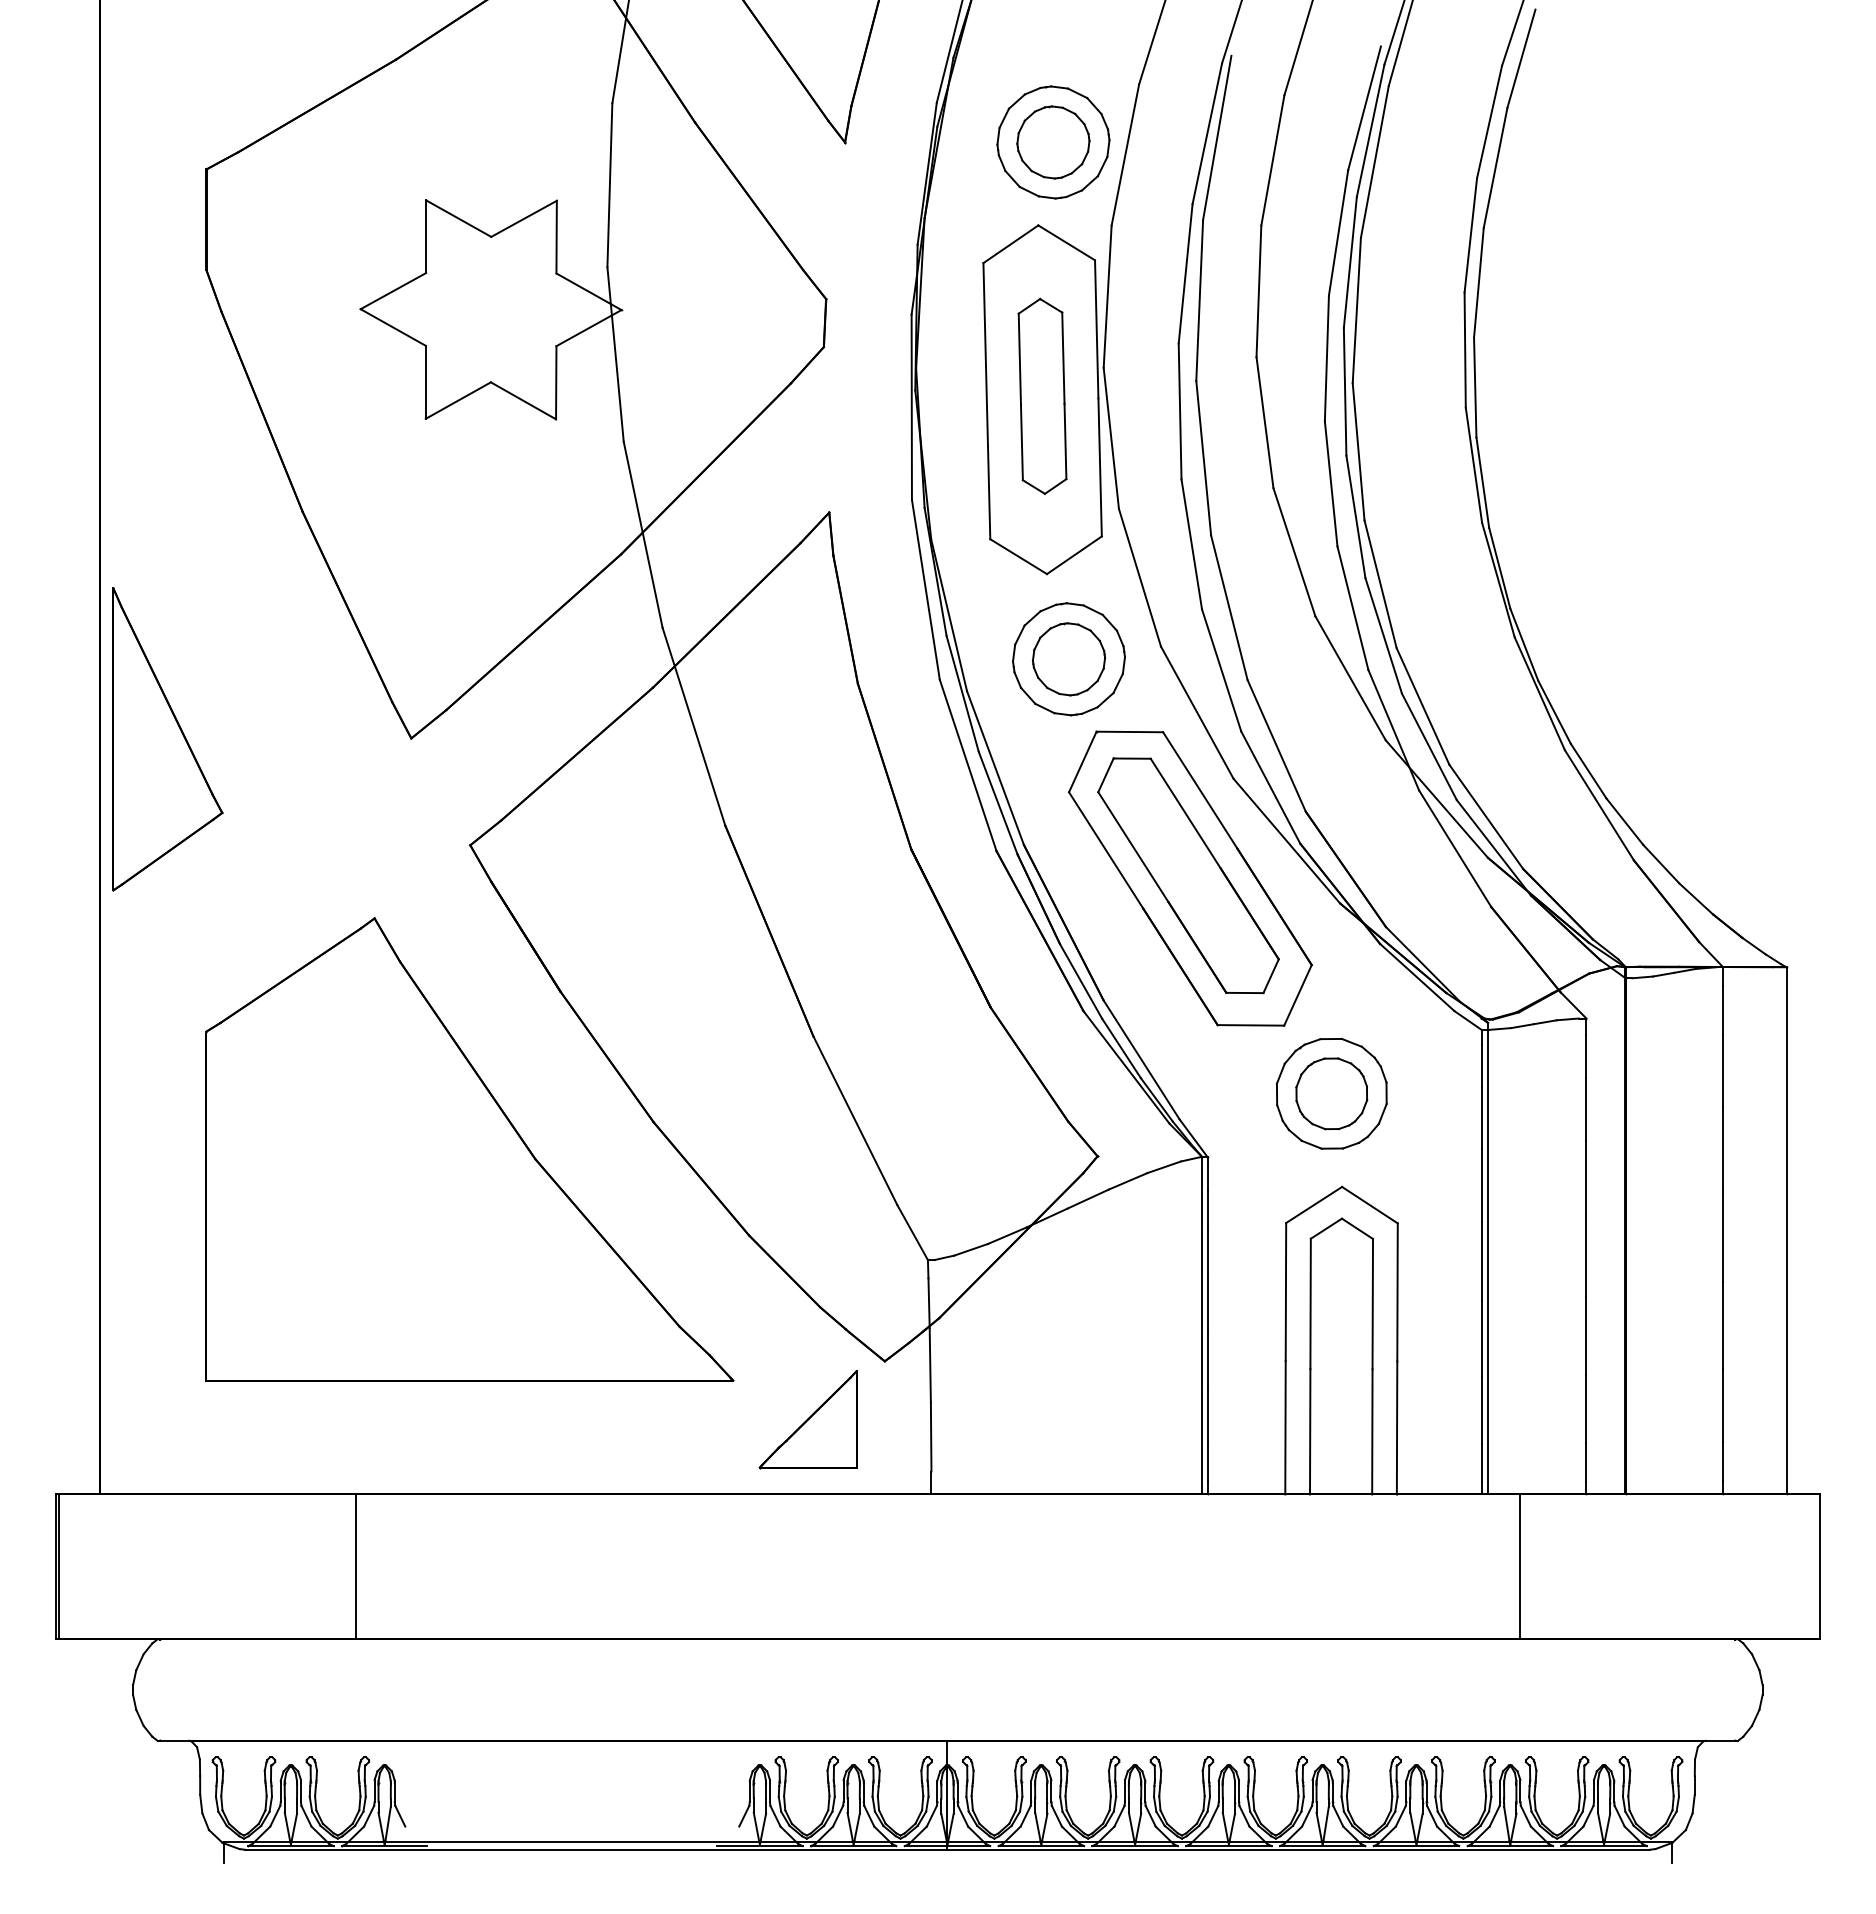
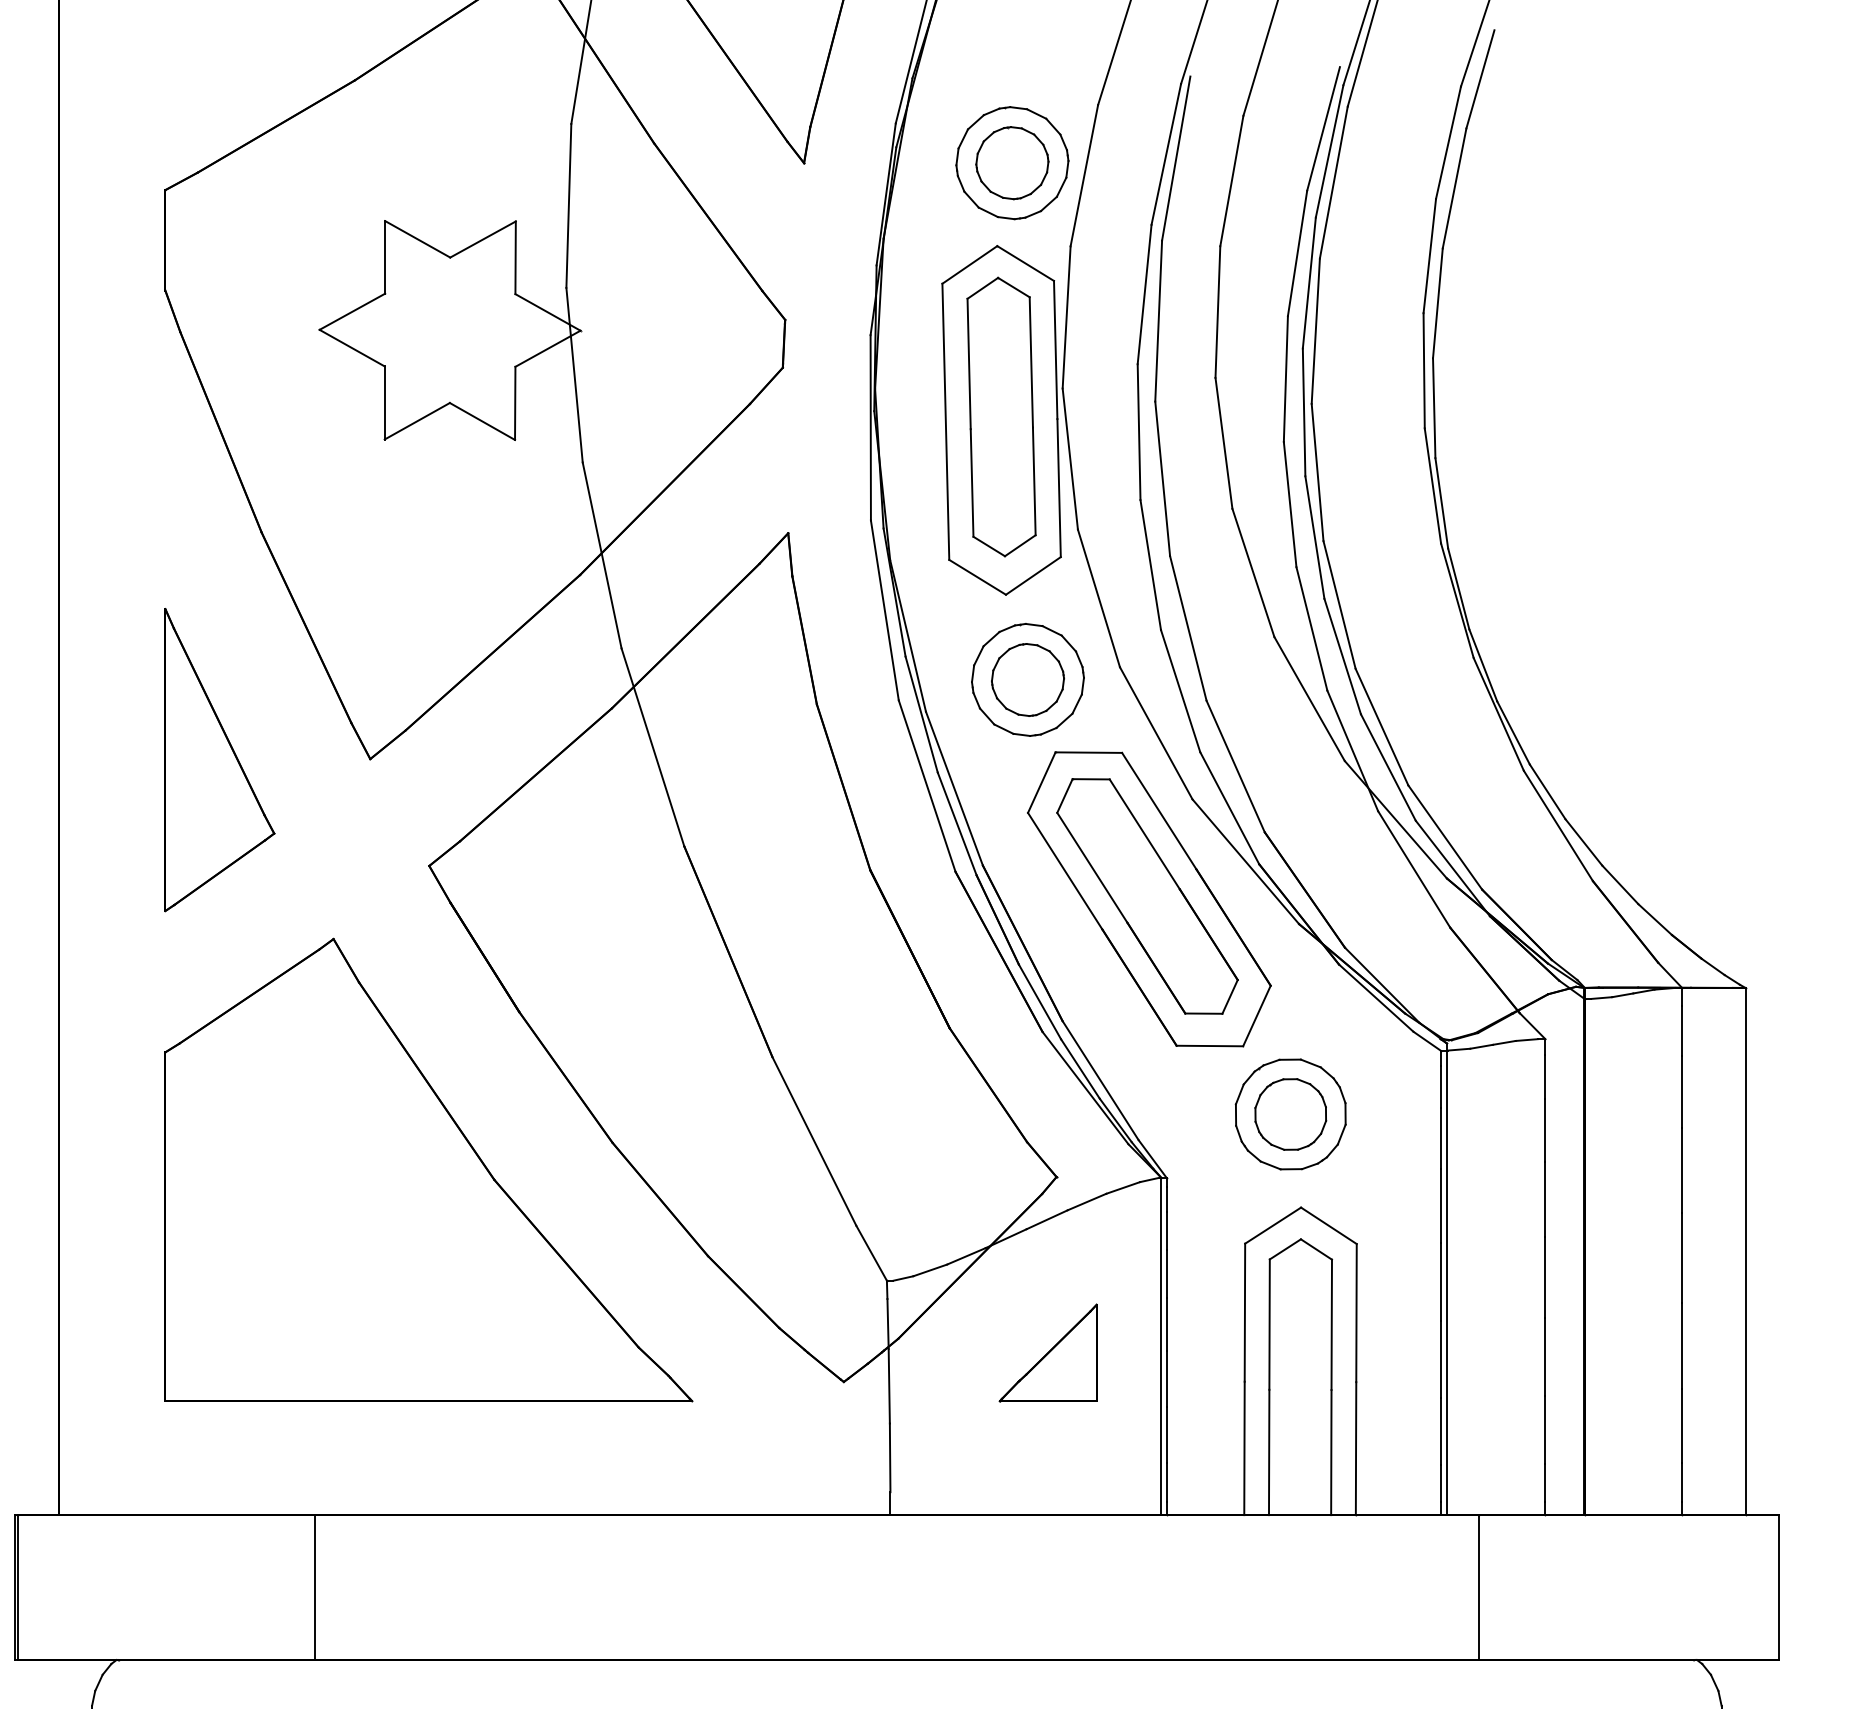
part: (1042, 396) -> (1001, 417), size x1.43
part: (167, 739) -> (219, 760), moved
part: (807, 1419) -> (1047, 1353), moved

